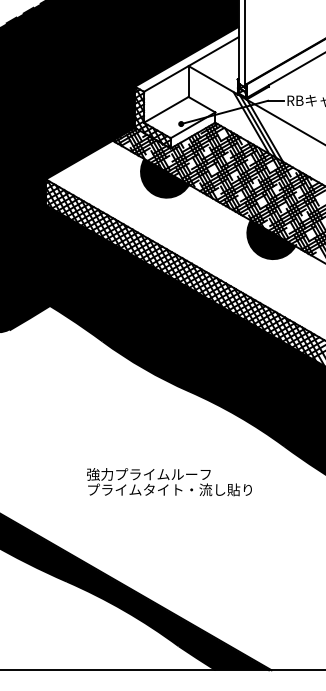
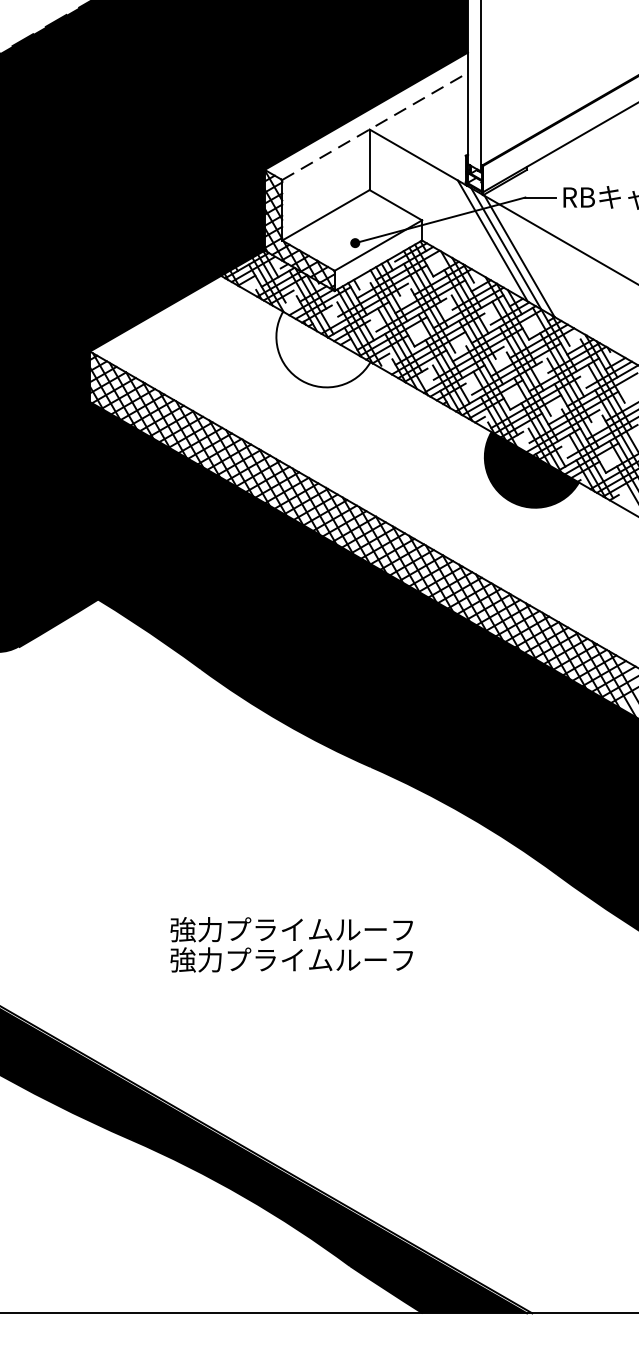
line: (191, 64) -> (375, 126), solid -> dashed
fill: (165, 178) -> (324, 349), removed
text: (169, 489) -> (332, 959), プライムタイト・流し貼り -> 強力プライムルーフ

